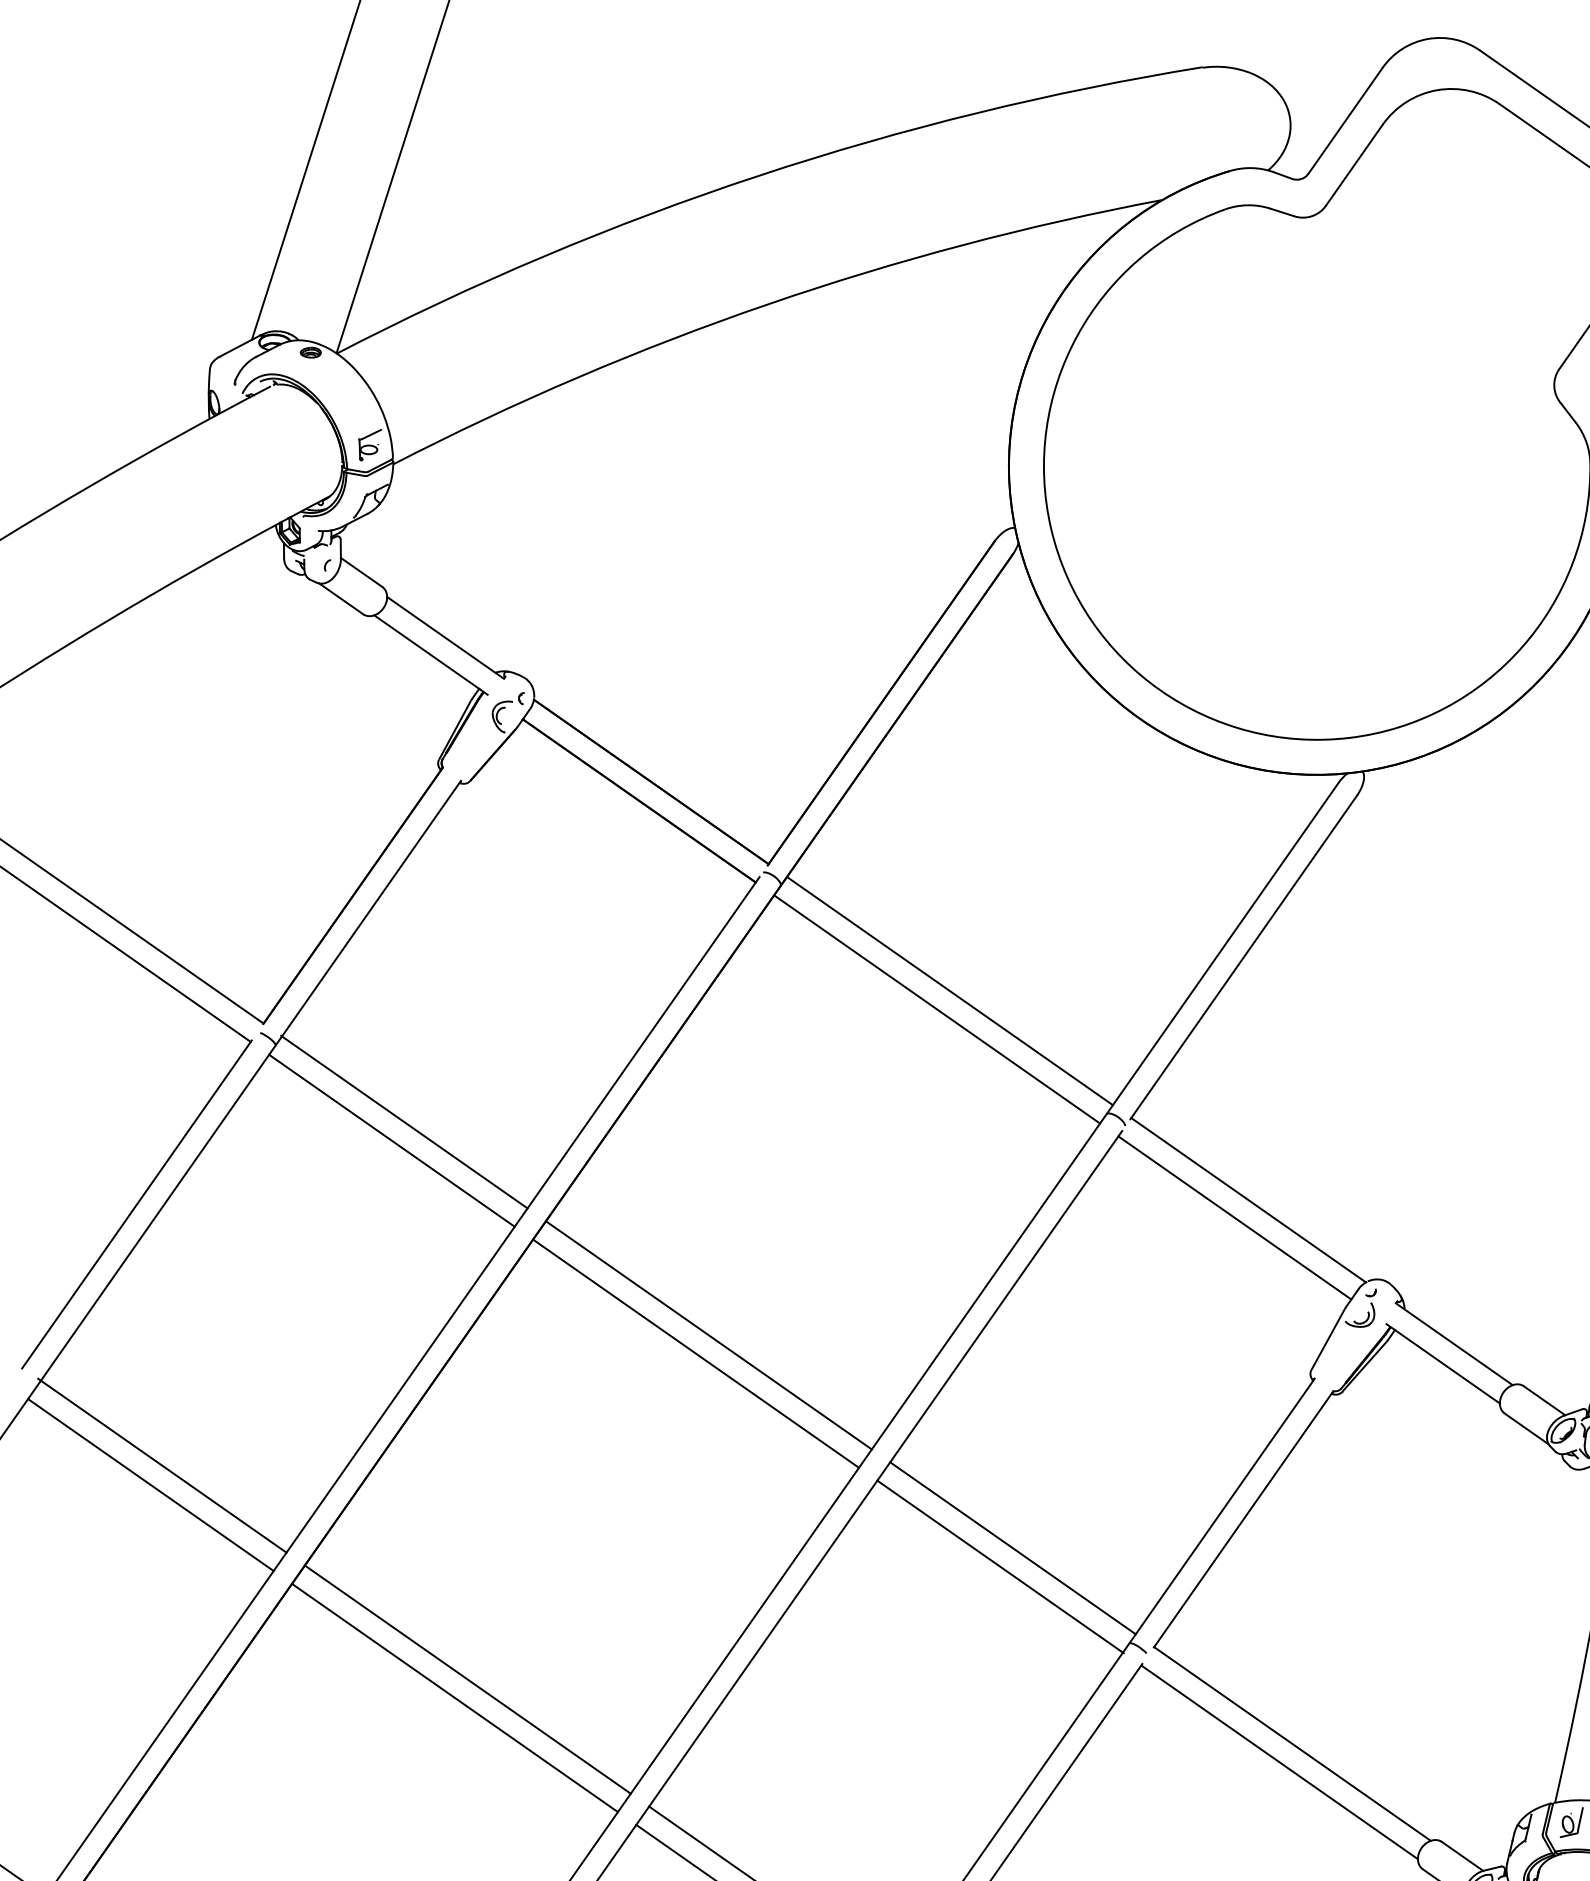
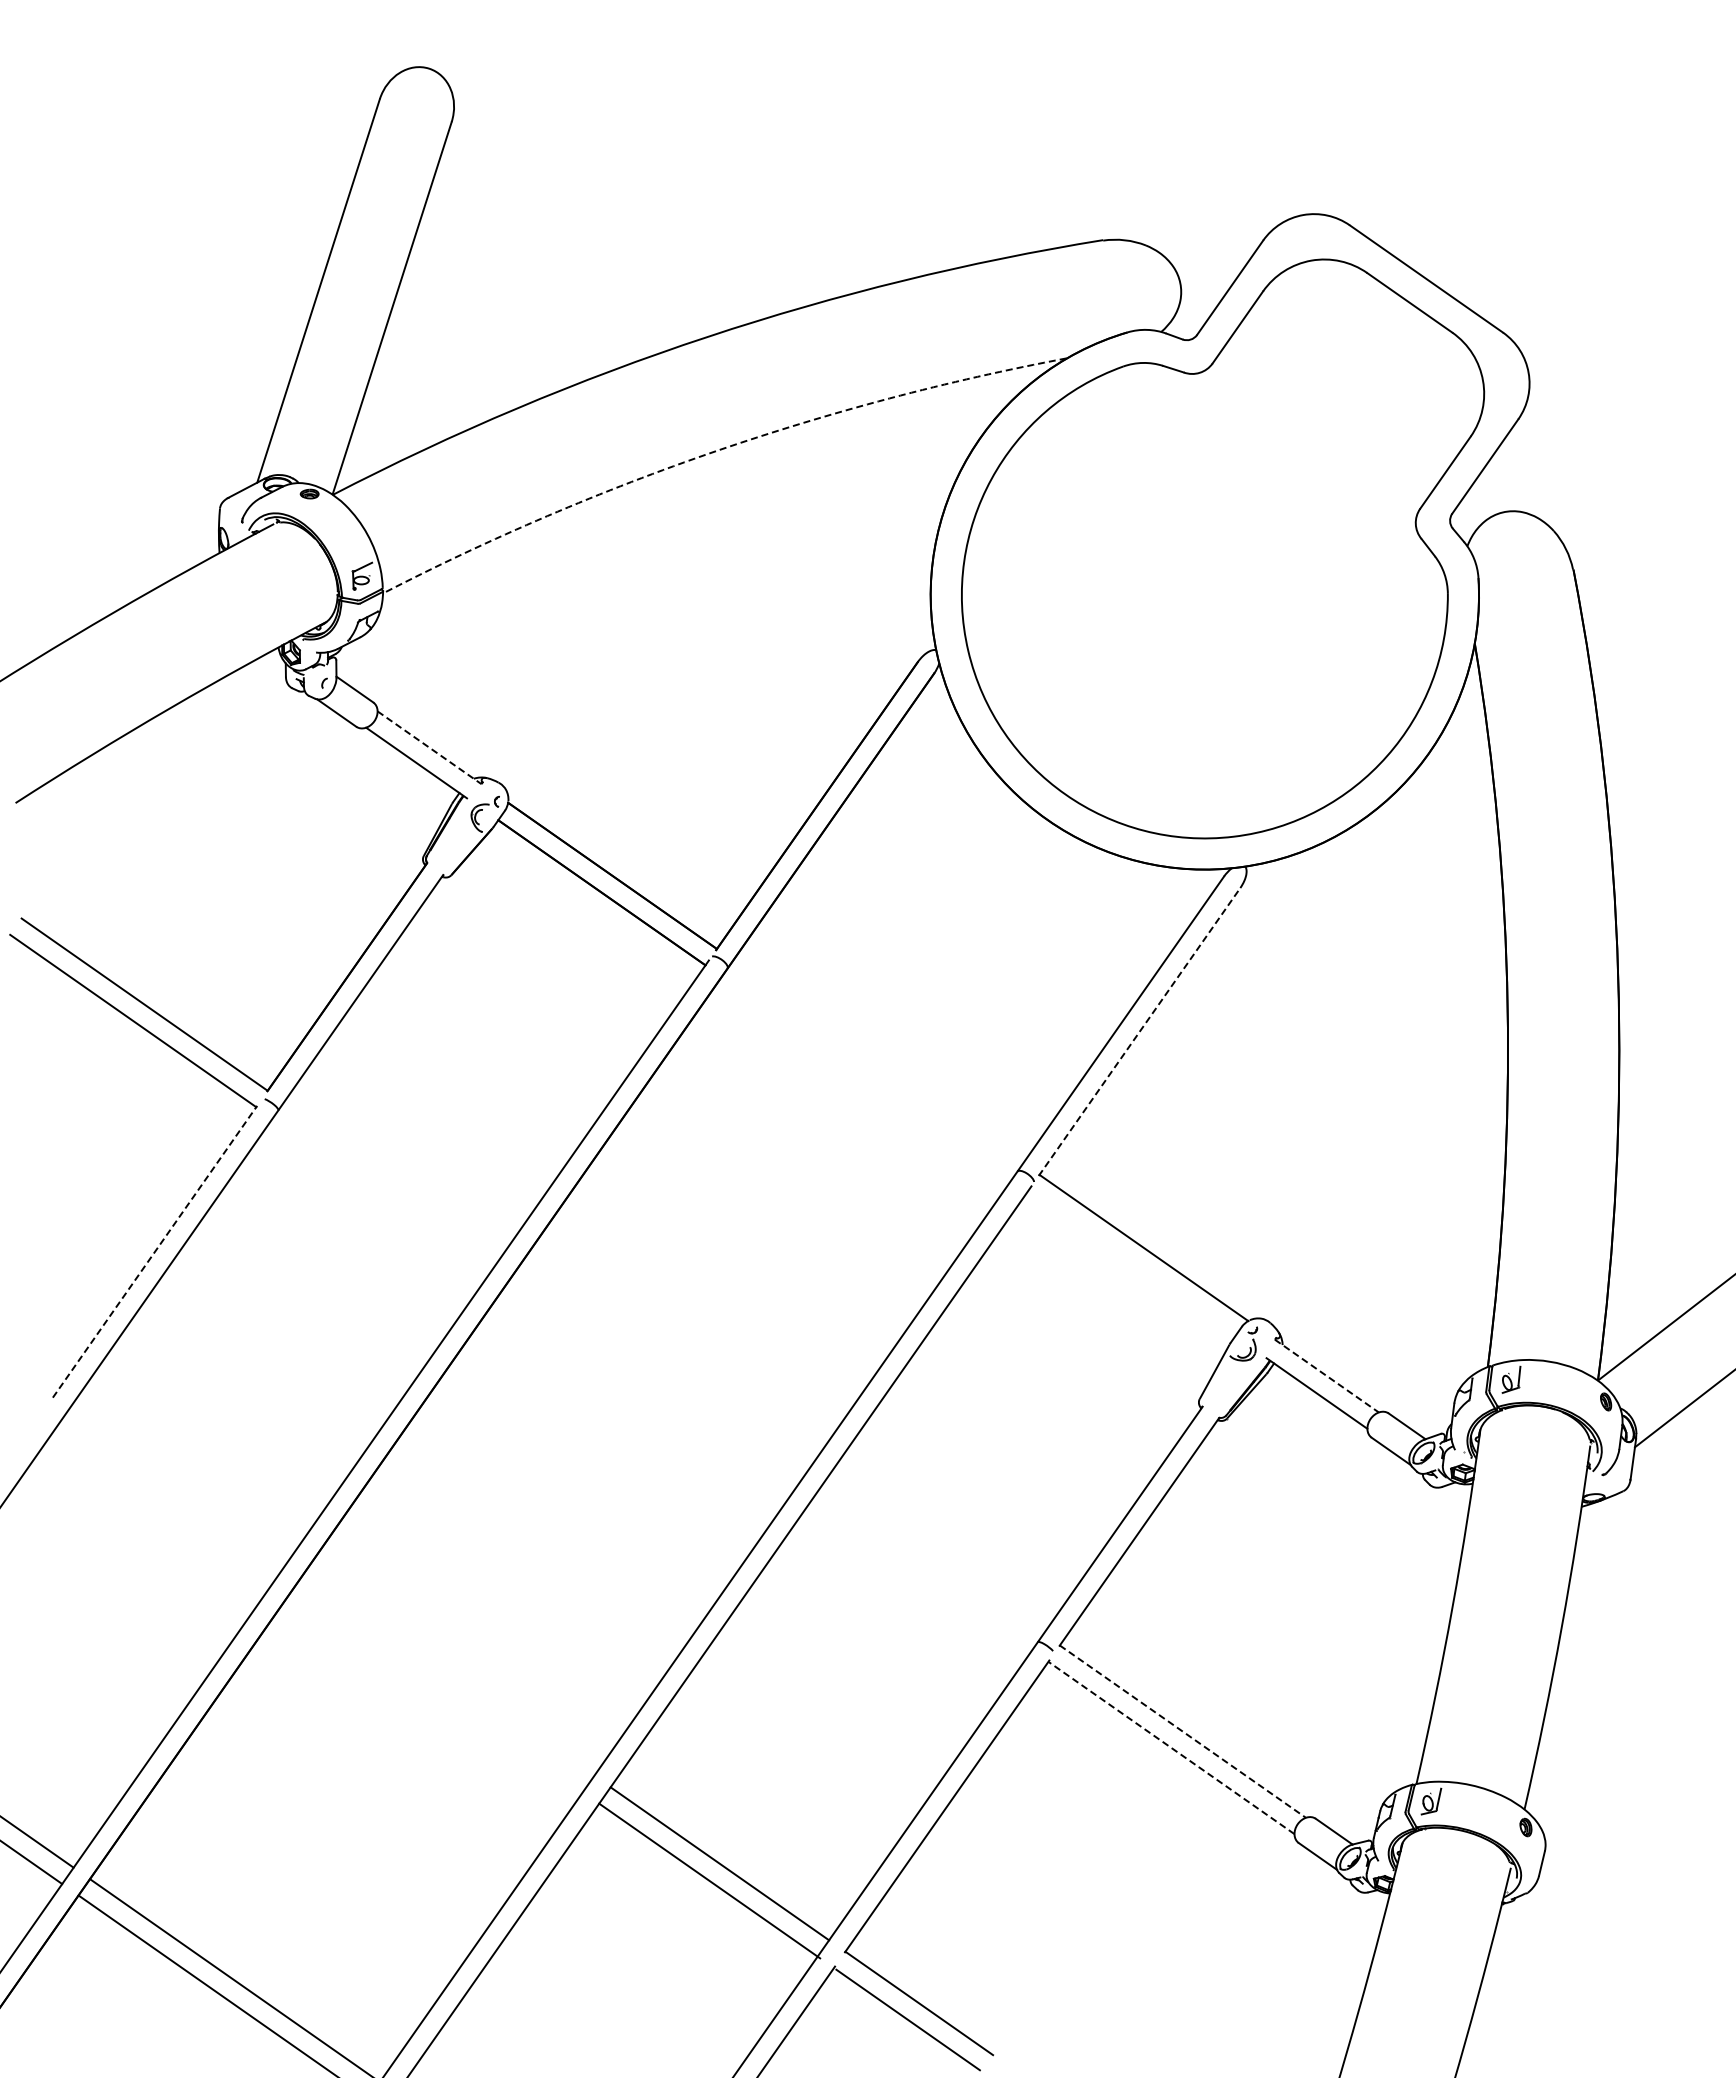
arc: (768, 304) -> (716, 451), solid -> dashed
line: (446, 638) -> (430, 748), solid -> dashed
line: (1243, 957) -> (1139, 1032), solid -> dashed
line: (950, 990) -> (878, 1061), removed
line: (936, 1008) -> (866, 1077), removed
line: (403, 1122) -> (392, 1178), removed
line: (391, 1140) -> (381, 1194), removed
line: (137, 1204) -> (155, 1251), solid -> dashed
line: (1234, 1217) -> (1131, 1263), removed
line: (708, 1334) -> (663, 1367), removed
line: (1455, 1344) -> (1327, 1376), solid -> dashed
line: (696, 1353) -> (652, 1384), removed
line: (162, 1465) -> (177, 1483), removed
line: (150, 1484) -> (167, 1500), removed
line: (1013, 1548) -> (934, 1557), removed
line: (999, 1566) -> (922, 1573), removed
line: (467, 1678) -> (449, 1673), removed
line: (454, 1697) -> (437, 1690), removed
line: (1293, 1743) -> (1183, 1731), solid -> dashed
line: (1279, 1762) -> (1171, 1748), solid -> dashed

